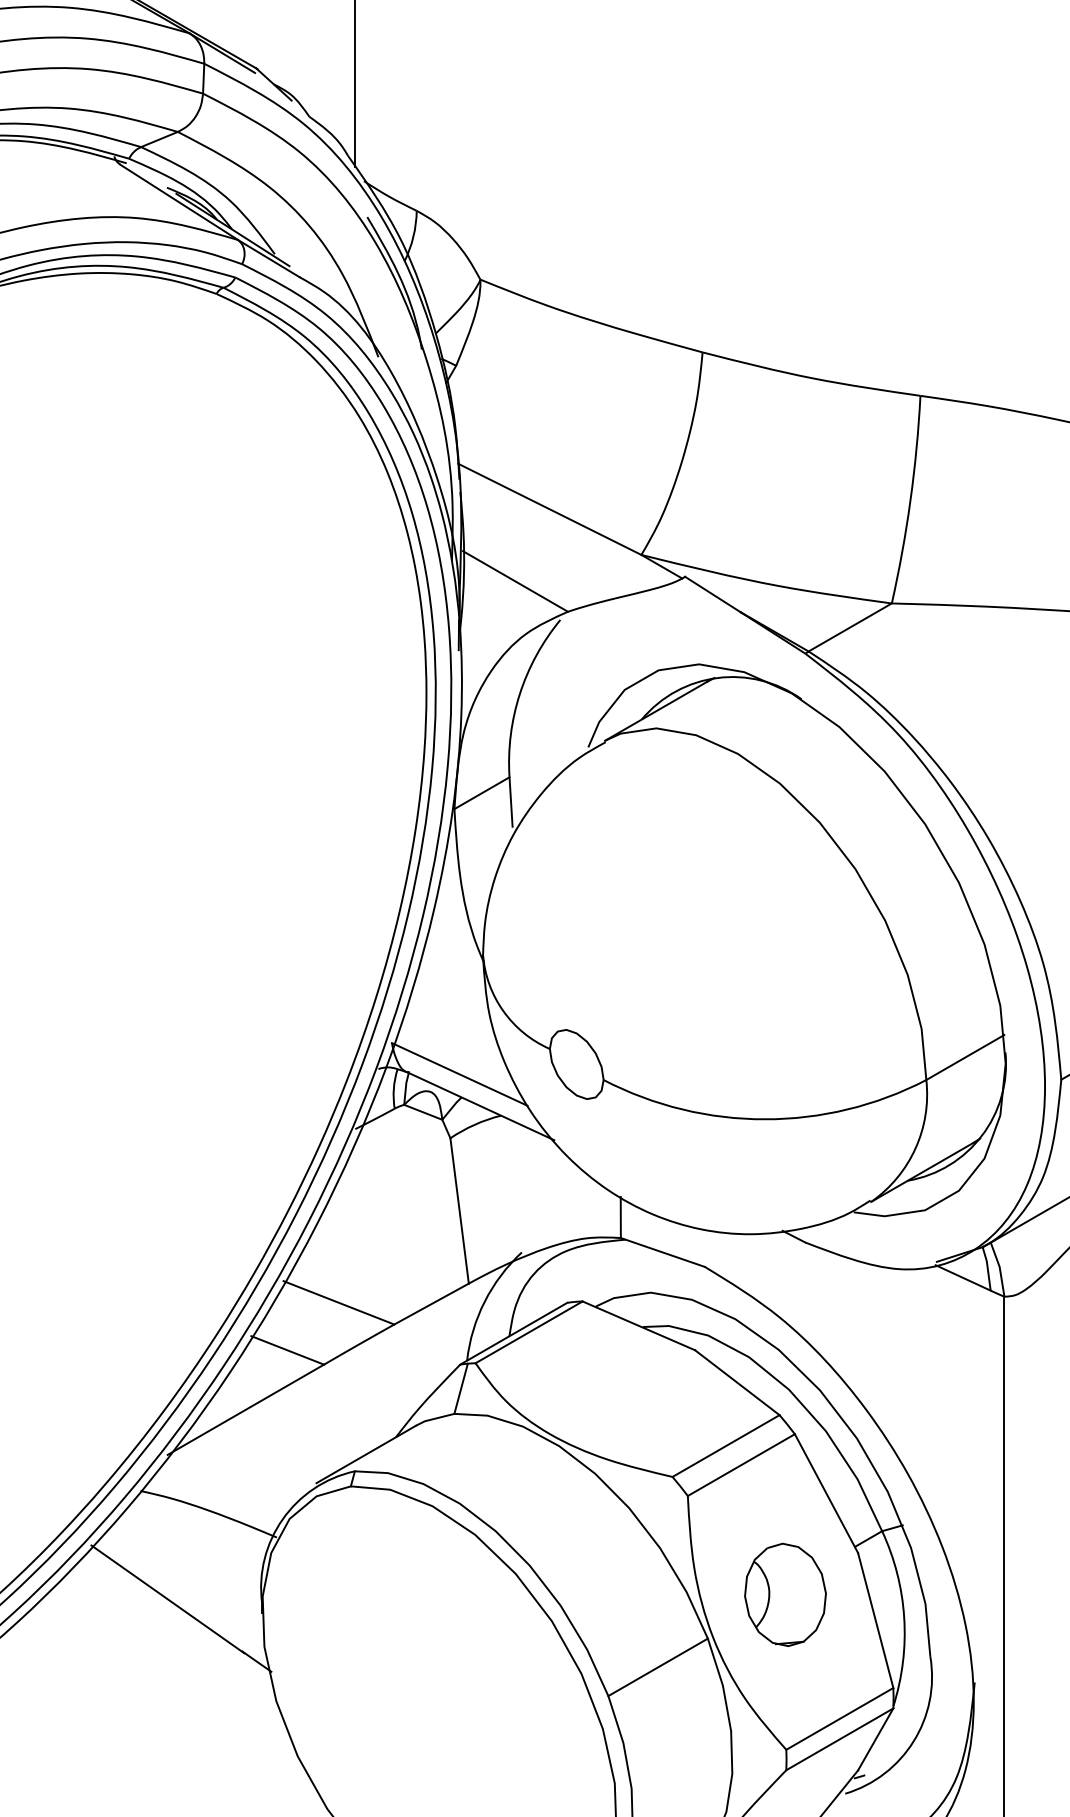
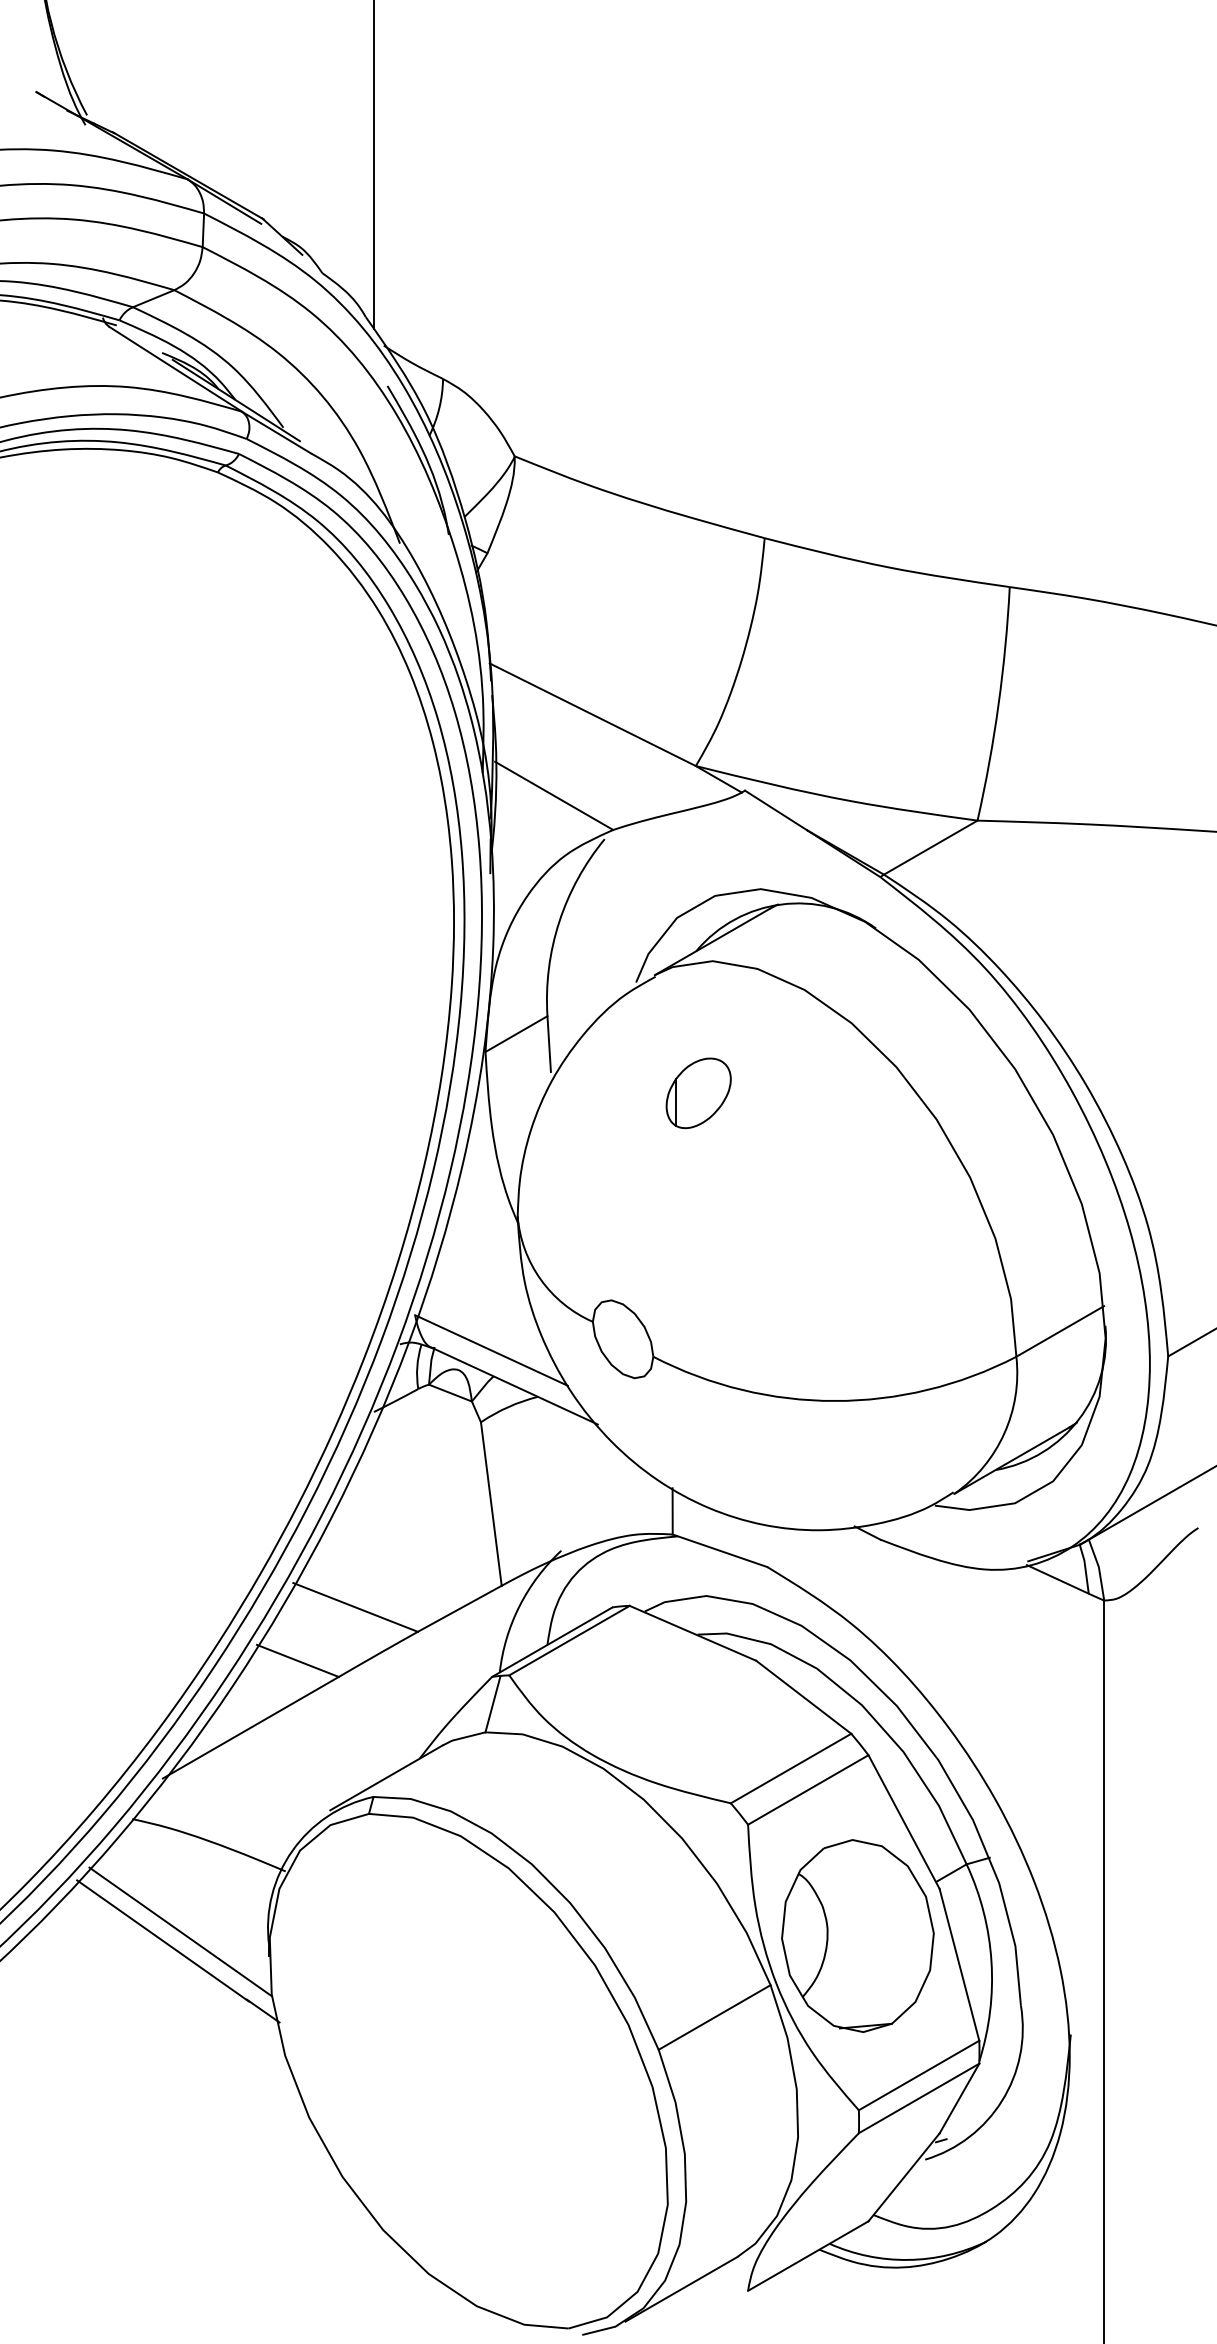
part: (643, 846) -> (698, 1093), added
line: (183, 1590) -> (180, 1931), added
part: (785, 1594) -> (857, 1935), size x1.67

